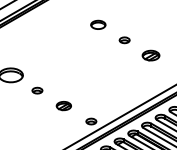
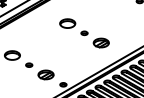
part: (97, 24) -> (67, 23), size x1.67
part: (149, 54) -> (100, 42), size x1.43
part: (63, 105) -> (45, 74), size x1.67

